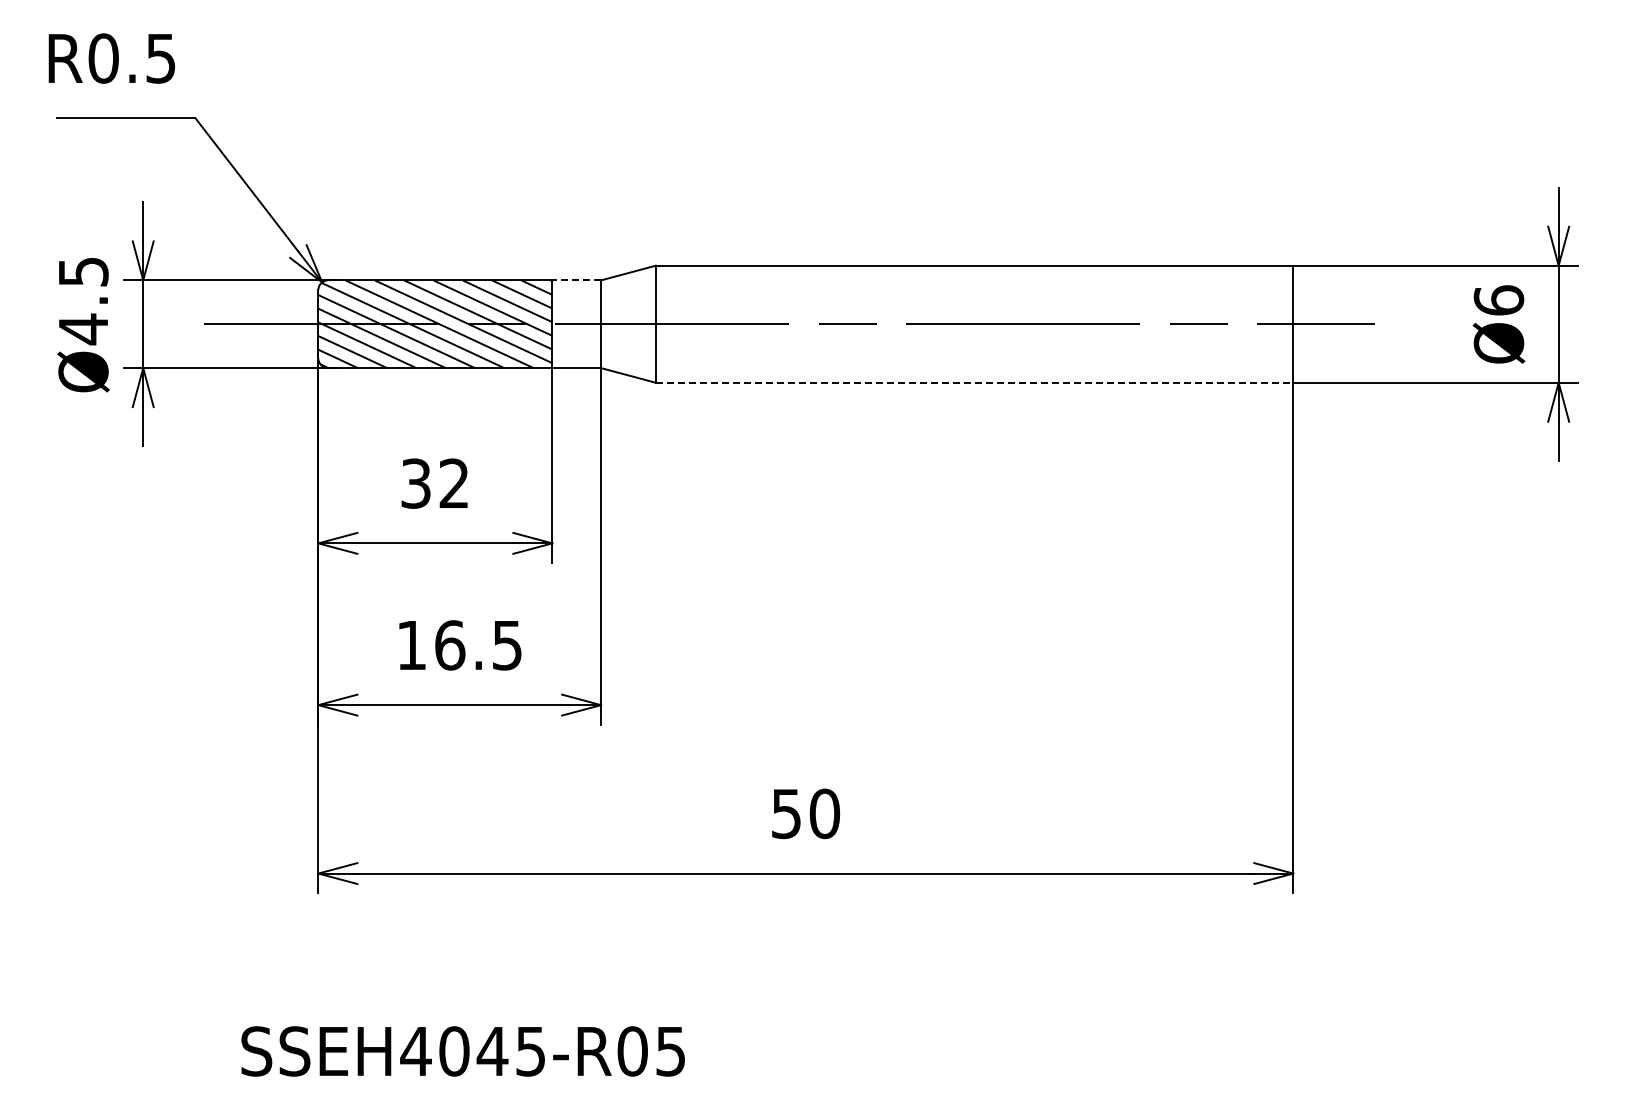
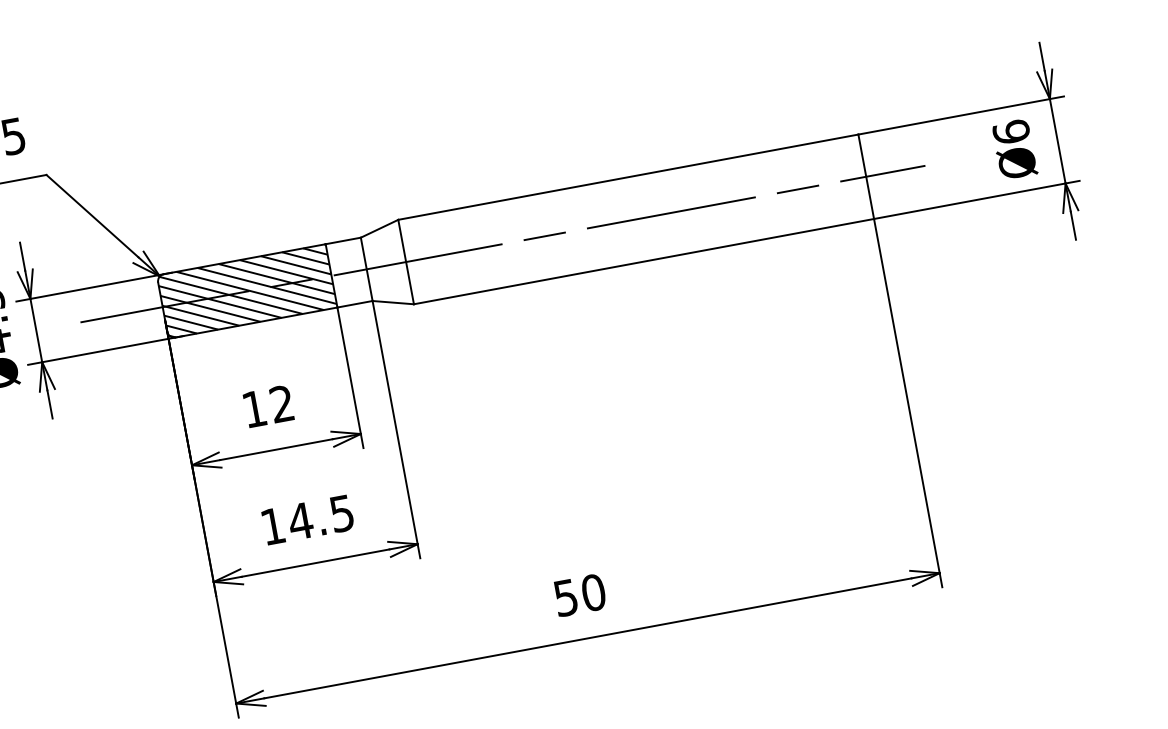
line: (576, 280) -> (343, 241), dashed -> solid
line: (974, 382) -> (643, 261), dashed -> solid
text: (415, 483) -> (254, 409), 32 -> 12
text: (449, 645) -> (300, 521), 16.5 -> 14.5

